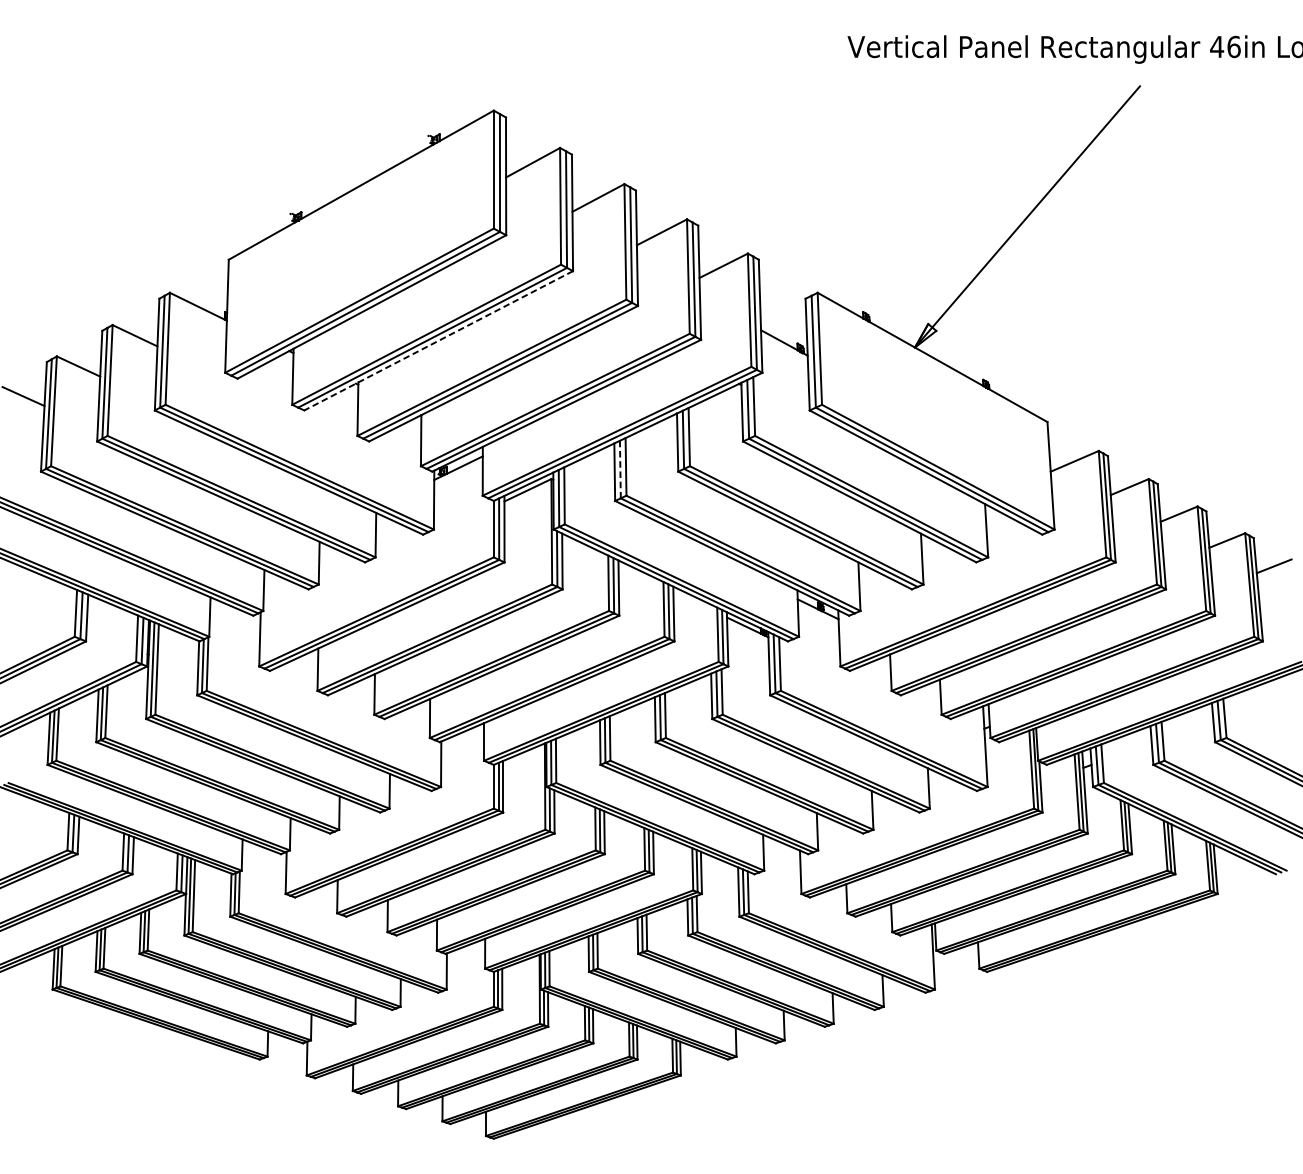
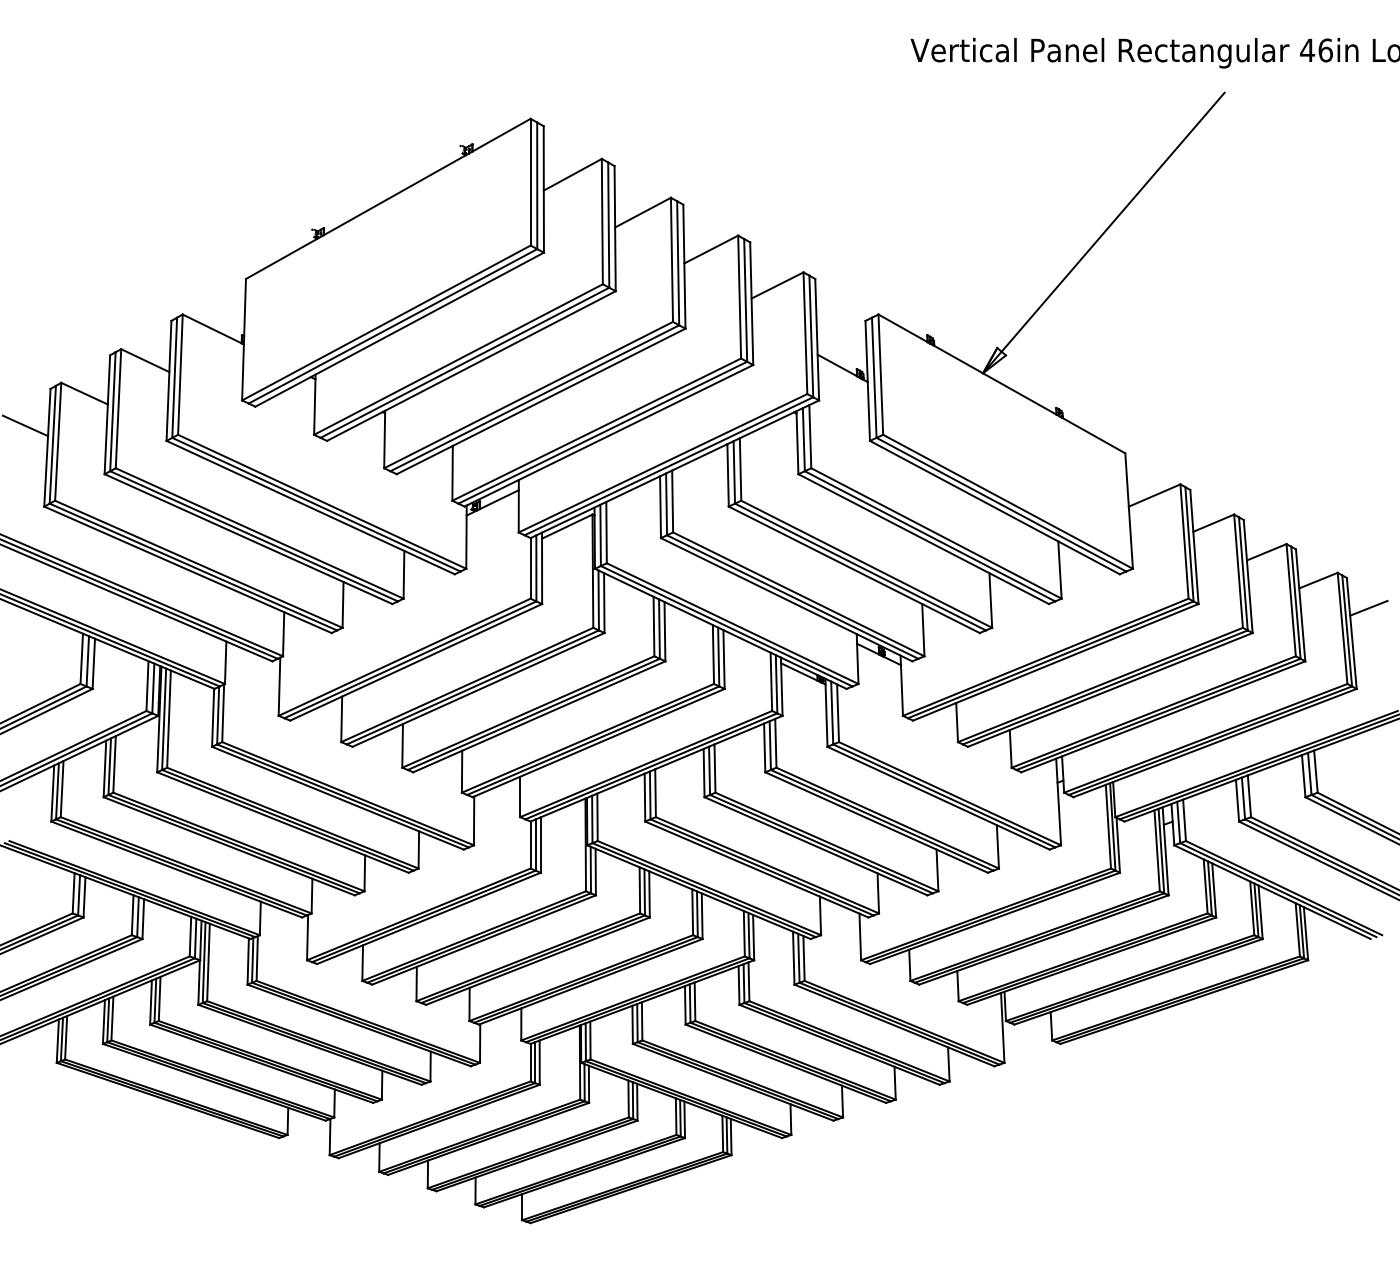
line: (438, 341) -> (471, 366), dashed -> solid
line: (620, 469) -> (666, 504), dashed -> solid

